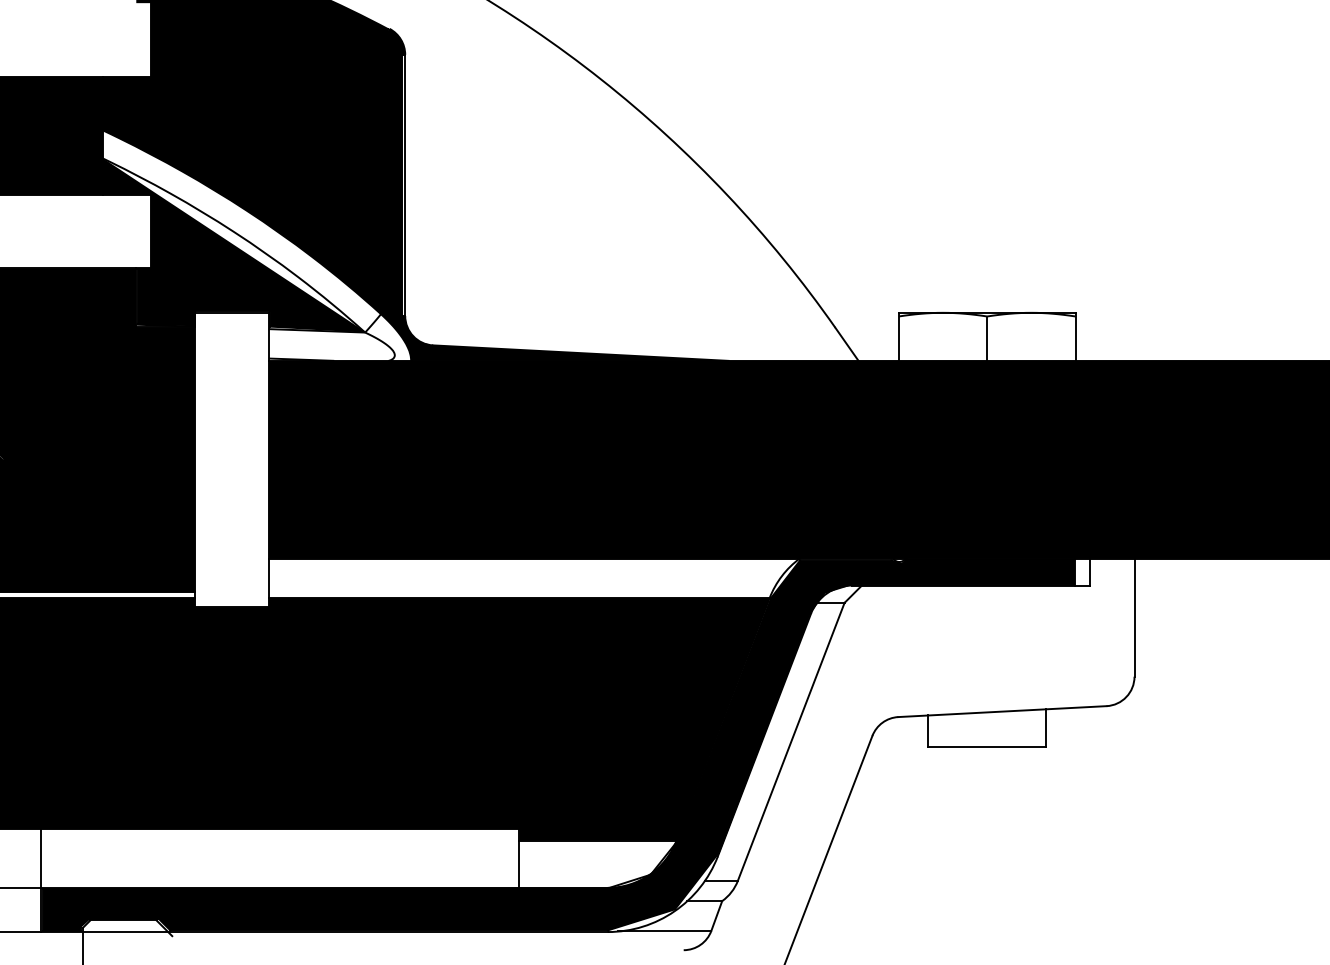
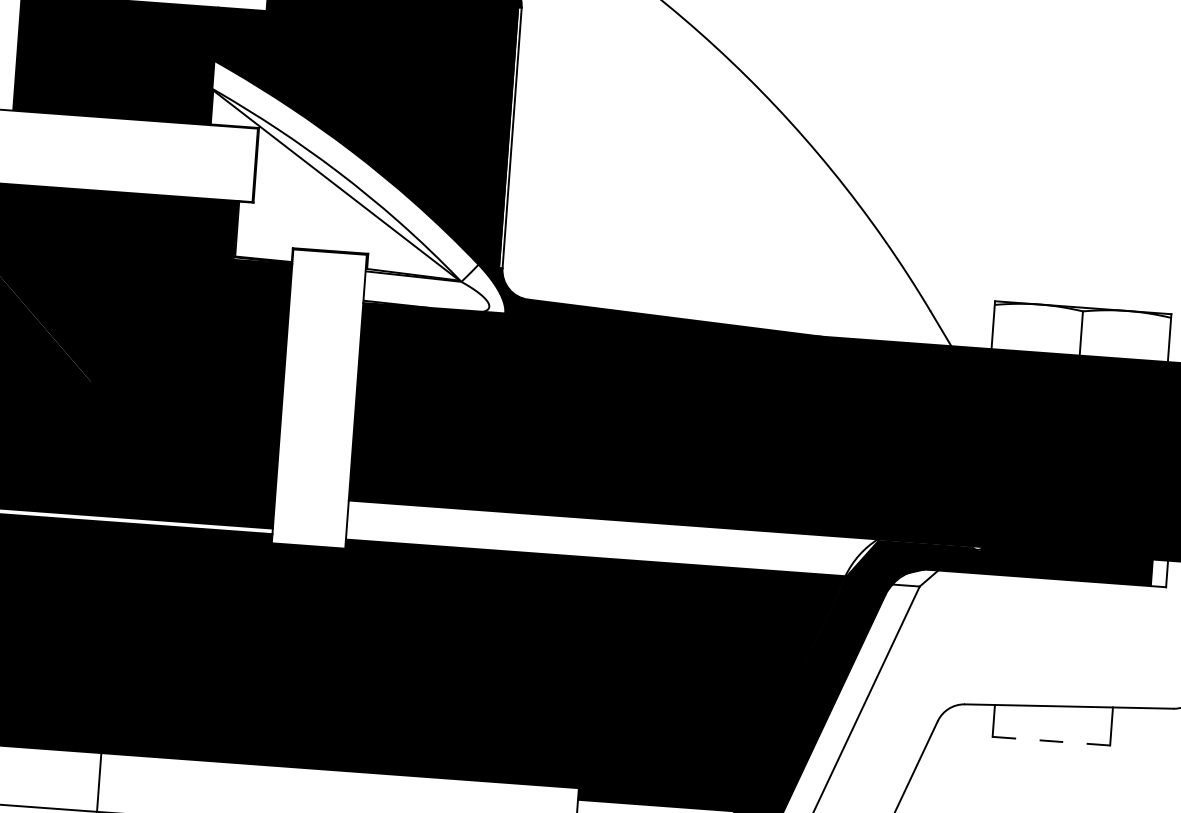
fill: (233, 245) -> (336, 185), removed
line: (987, 747) -> (1051, 741), solid -> dashed

